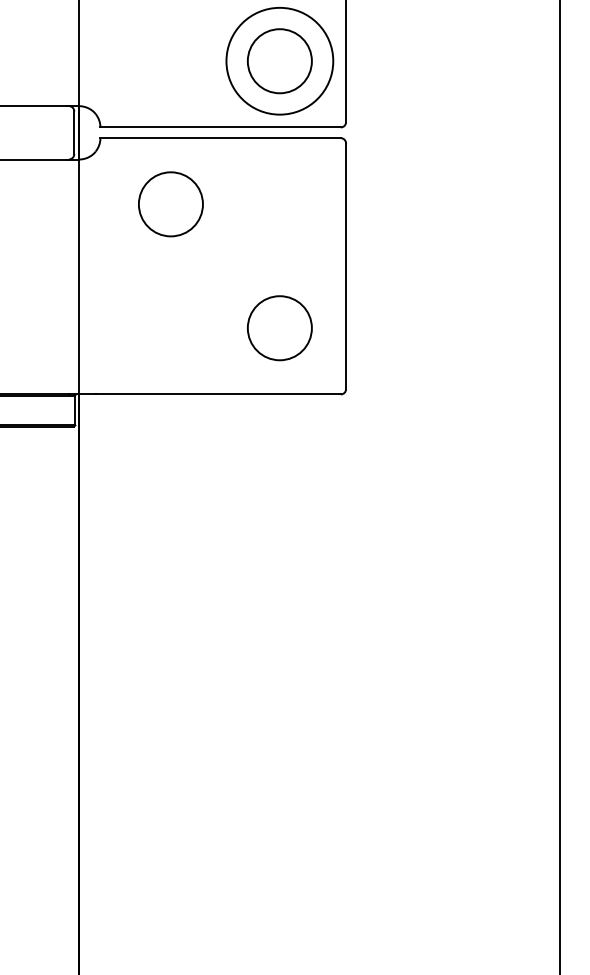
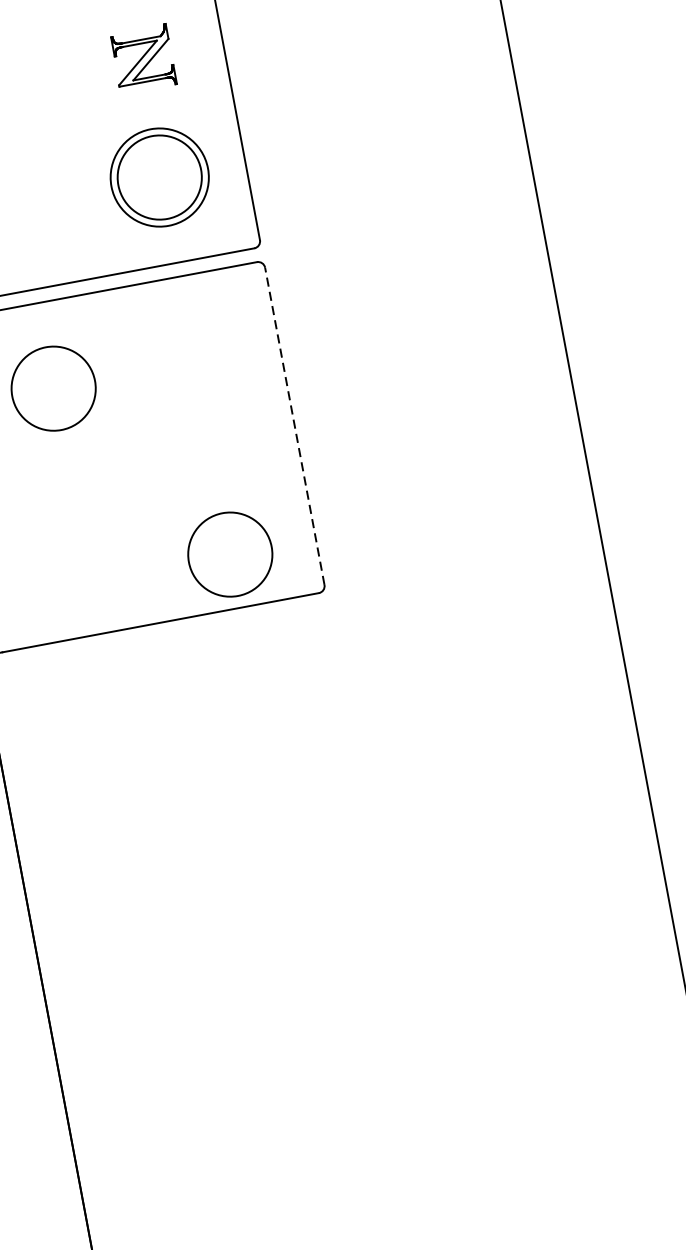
circle: (279, 60) -> (159, 176), size x0.7
line: (346, 266) -> (295, 426), solid -> dashed
circle: (279, 328) -> (229, 555), moved

